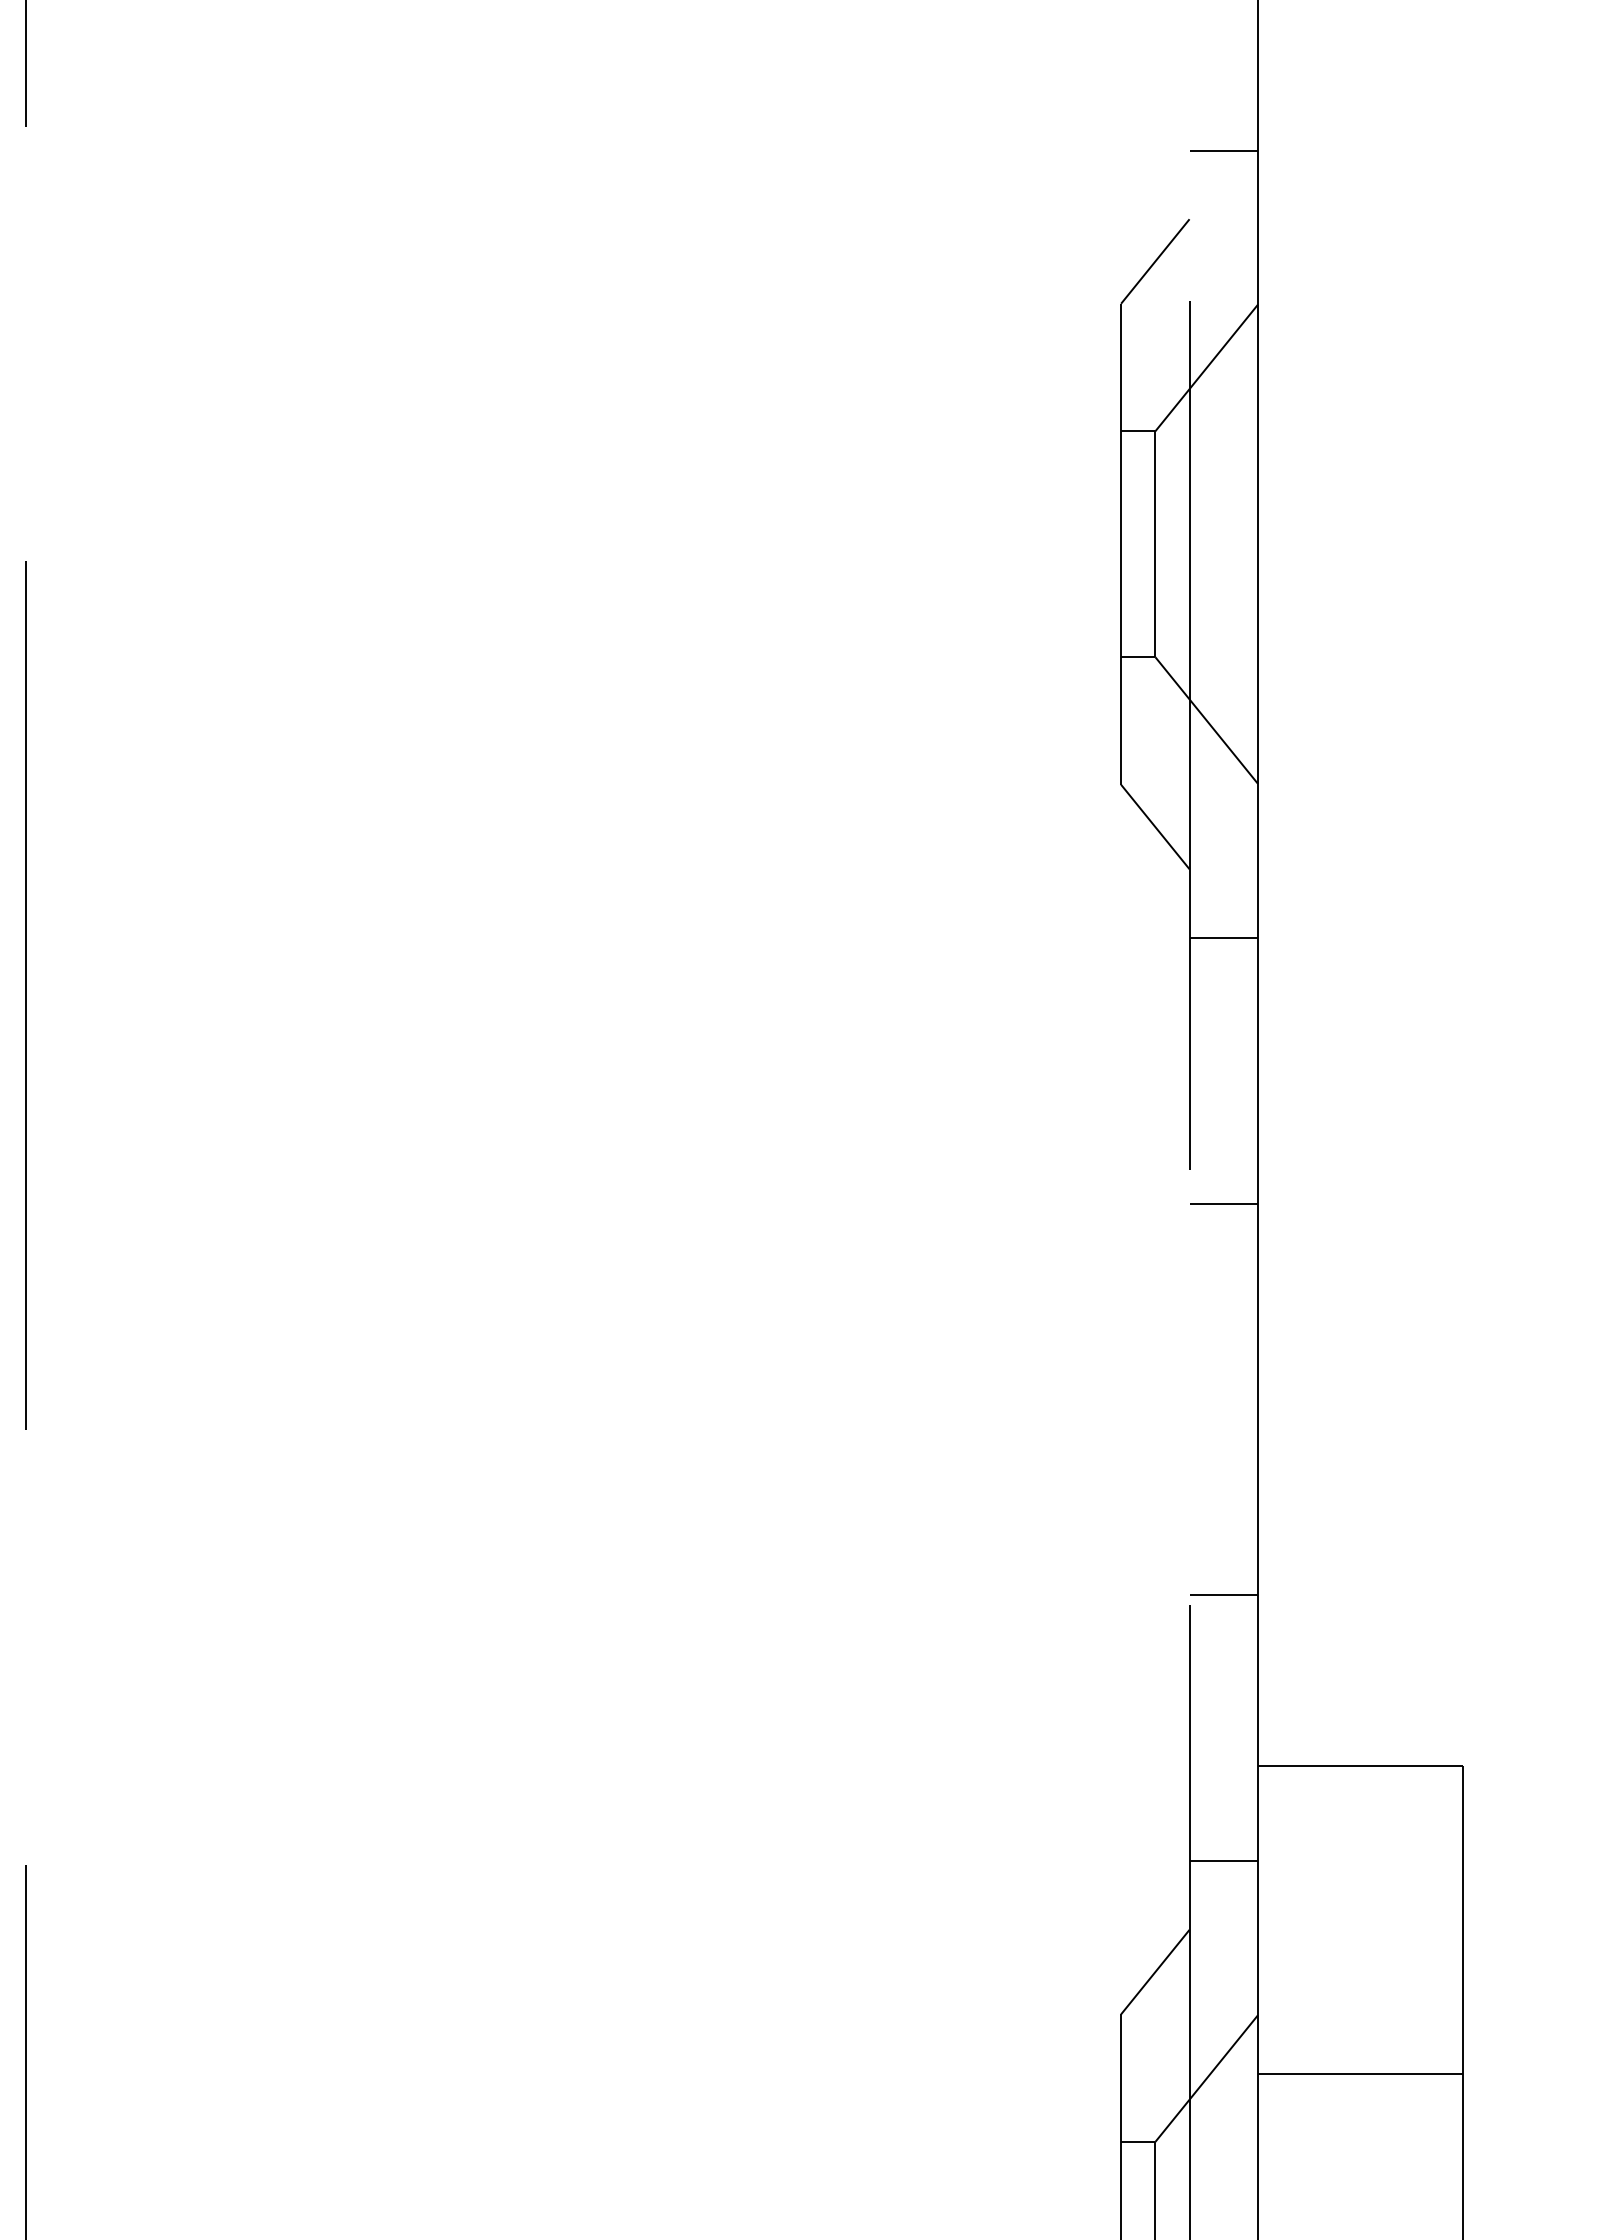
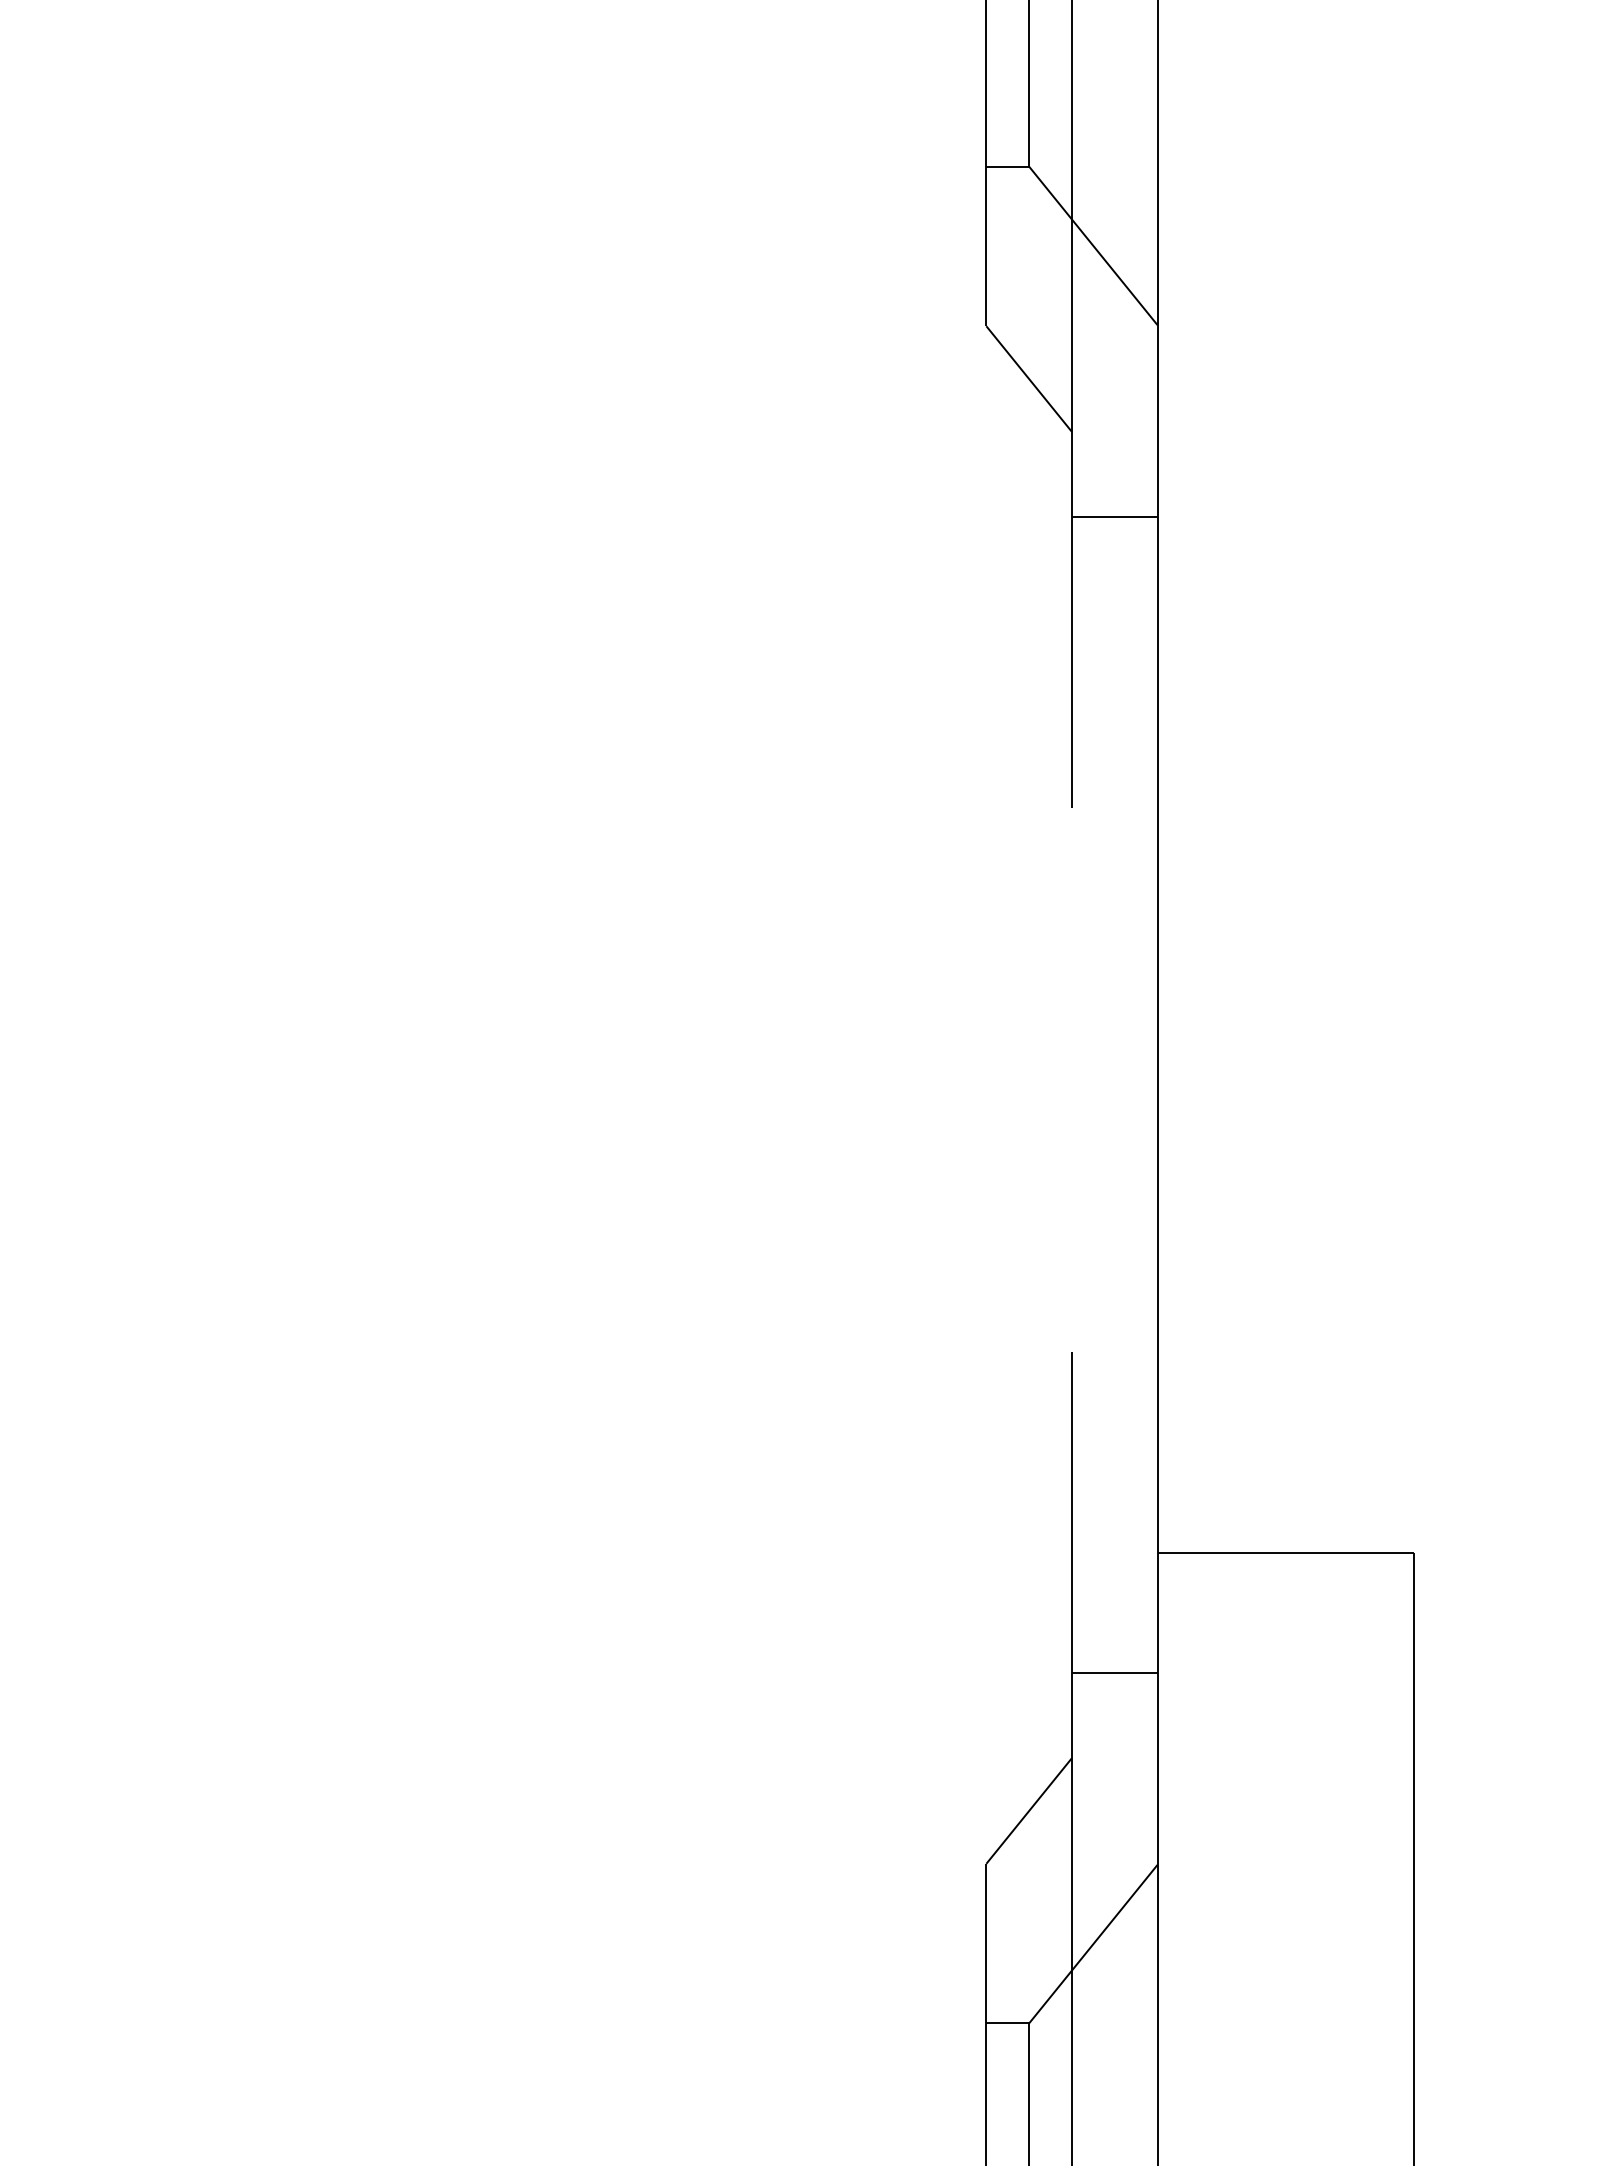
line: (1223, 1204) -> (1114, 851), removed
line: (1223, 1594) -> (1114, 1338), removed
line: (1360, 2073) -> (1285, 1937), removed

